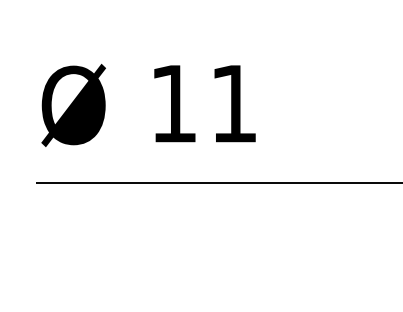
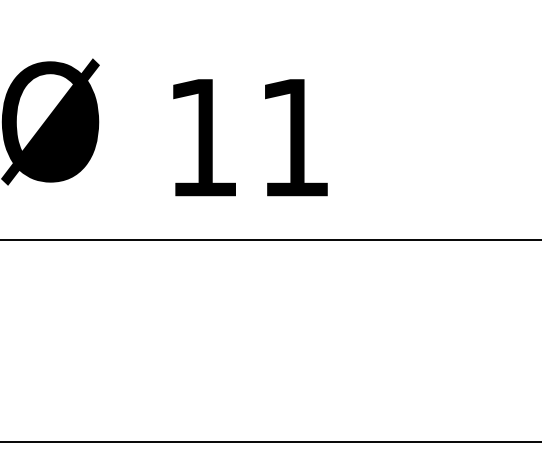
text: (204, 103) -> (249, 137), moved

